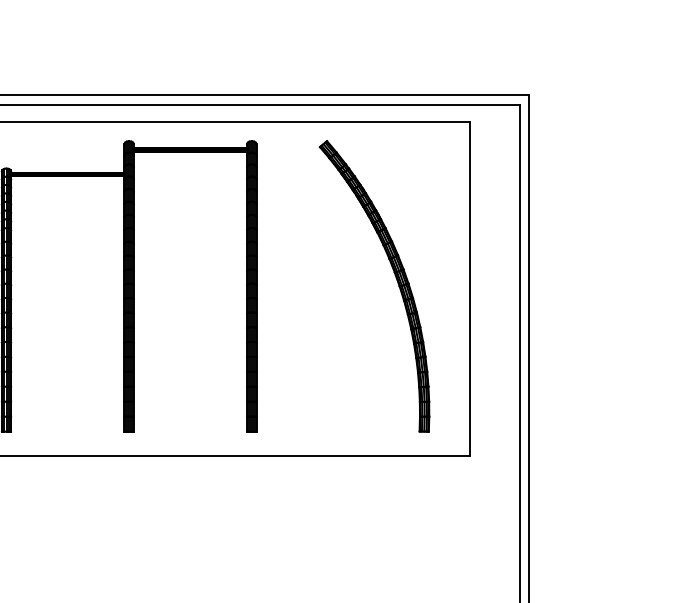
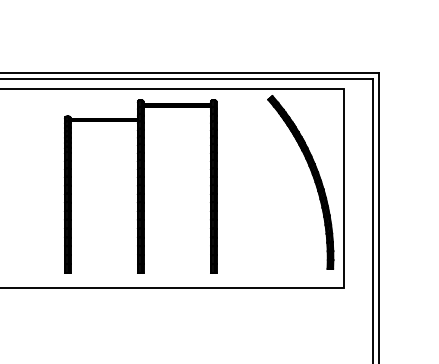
part: (395, 281) -> (313, 179), moved

